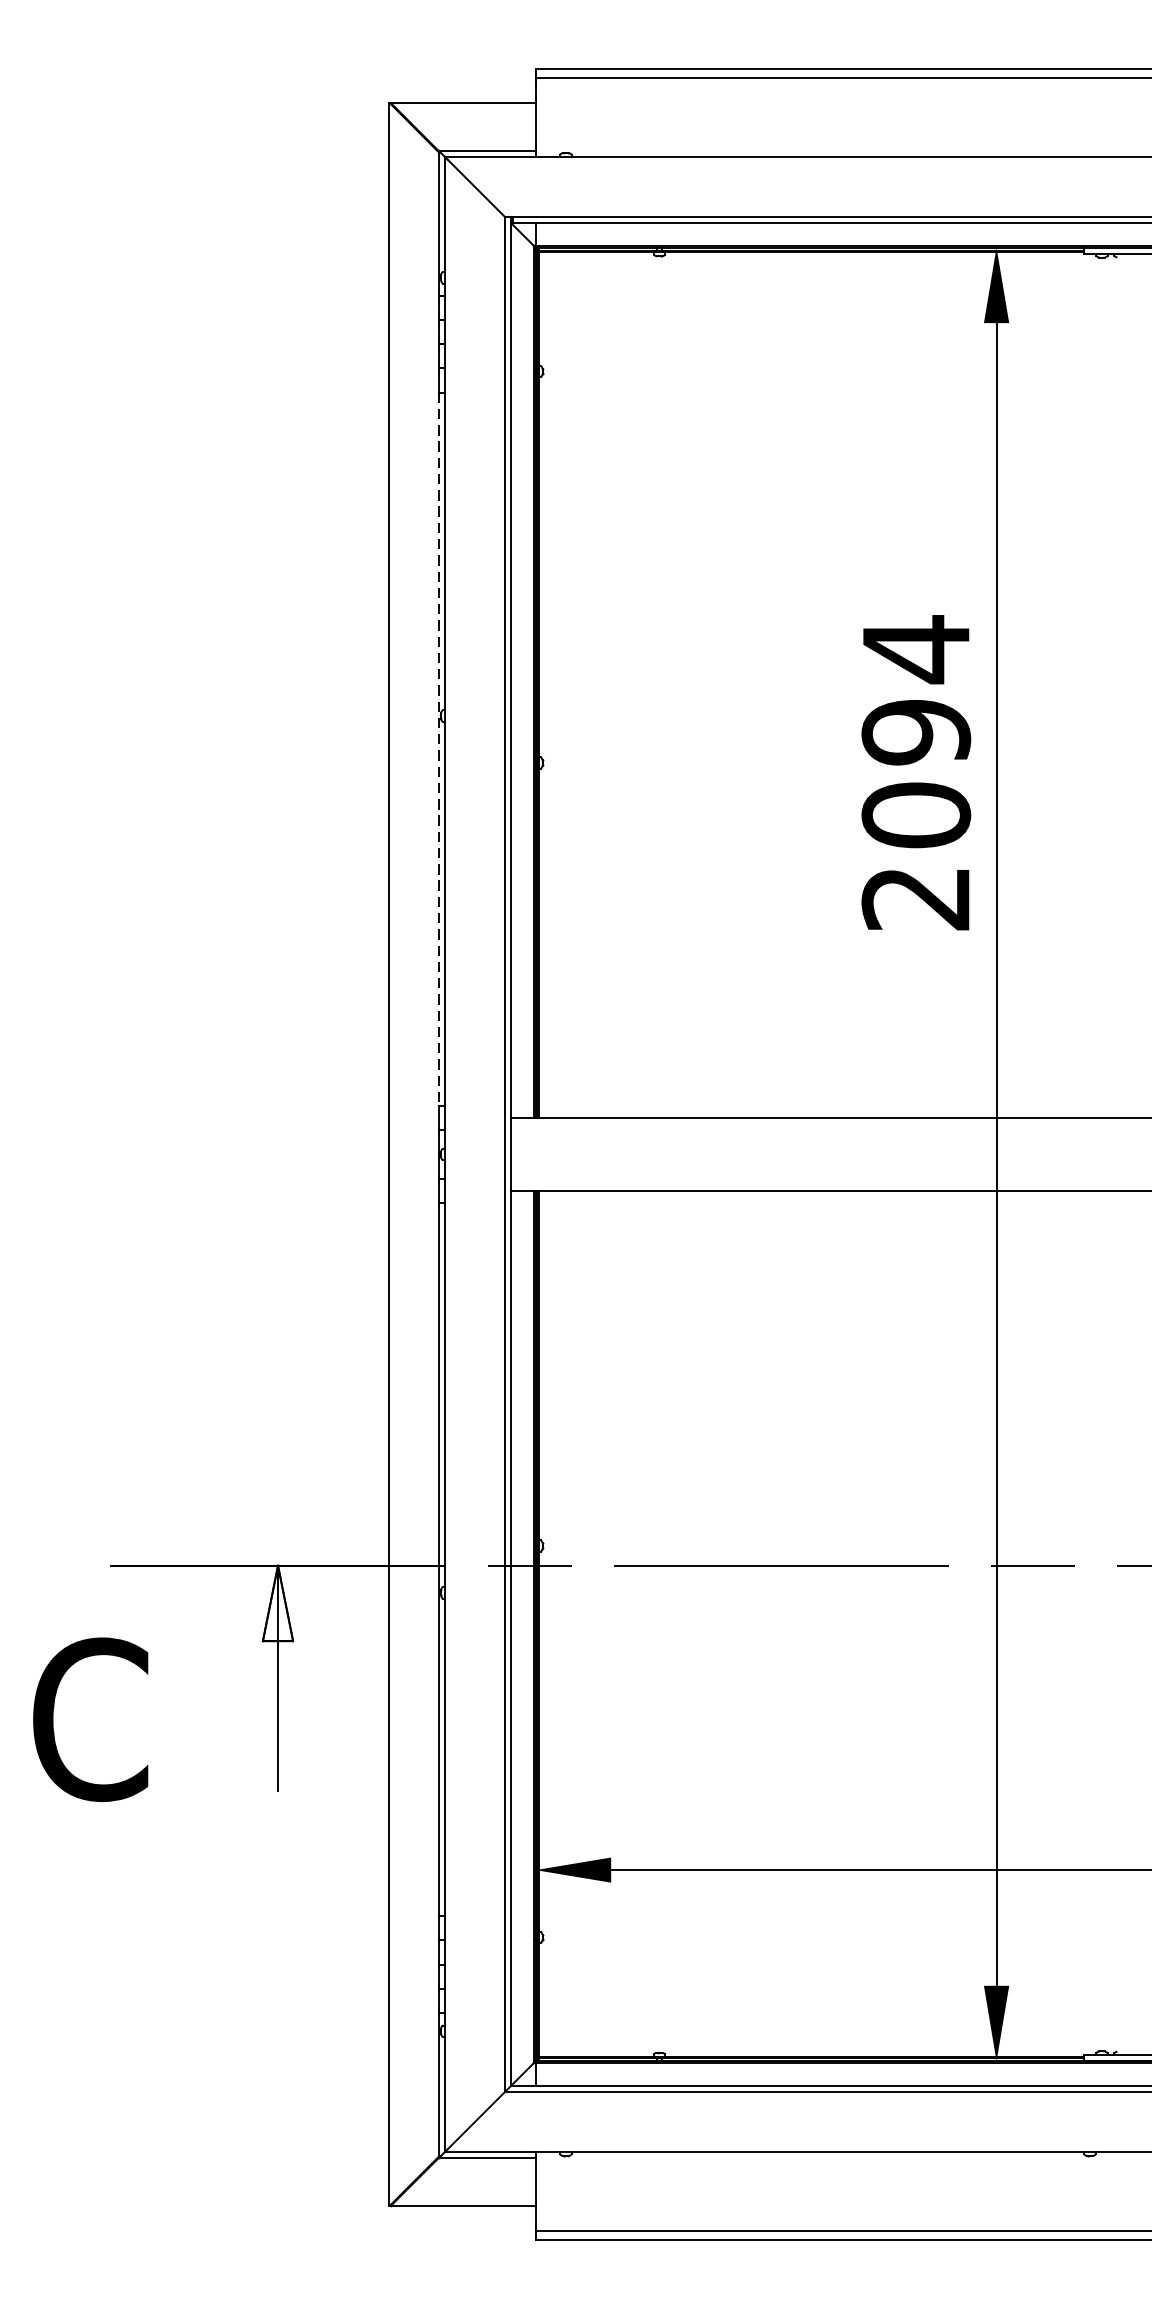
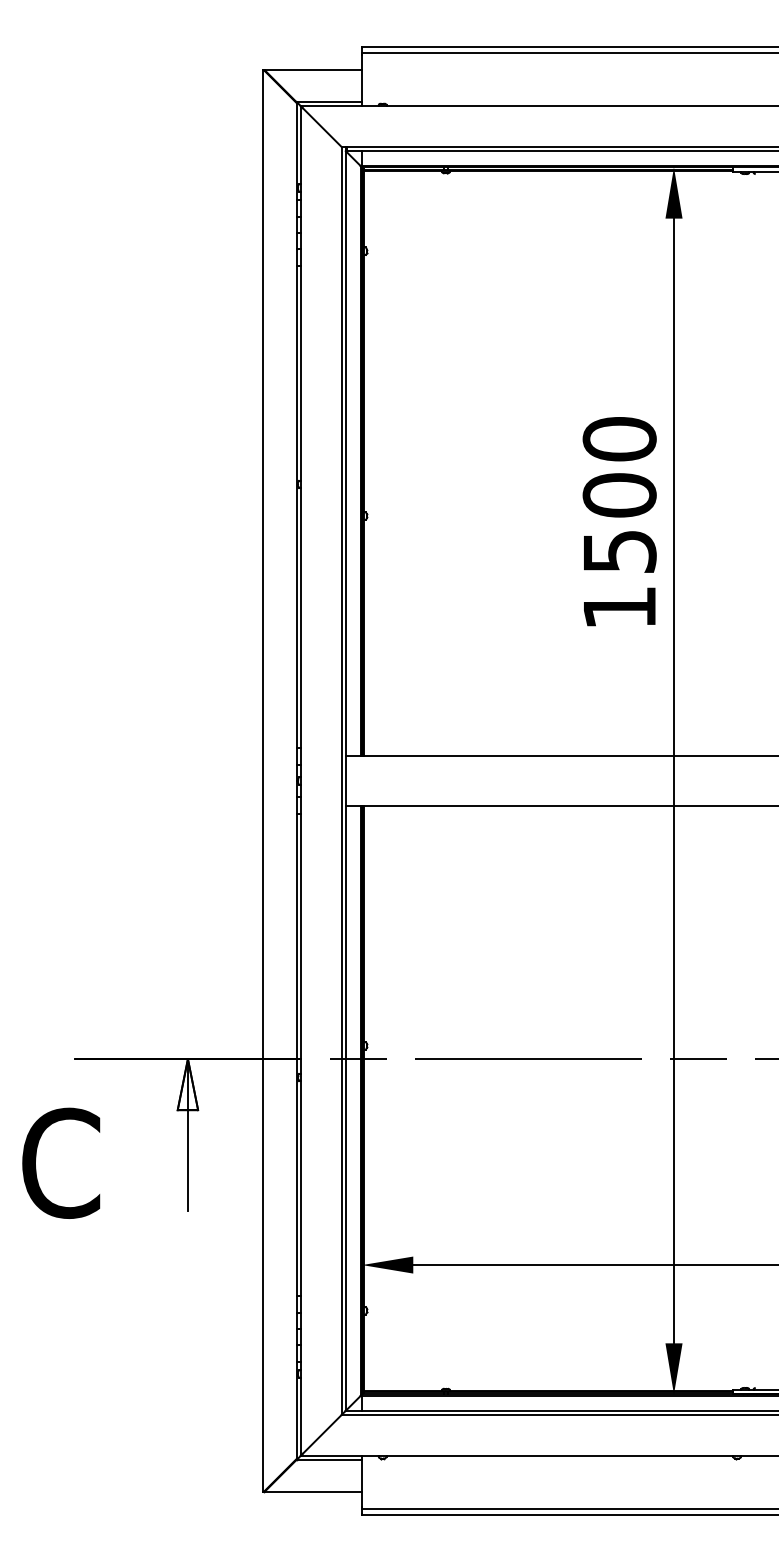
line: (438, 750) -> (296, 507), dashed -> solid
text: (916, 772) -> (619, 522), 2094 -> 1500

